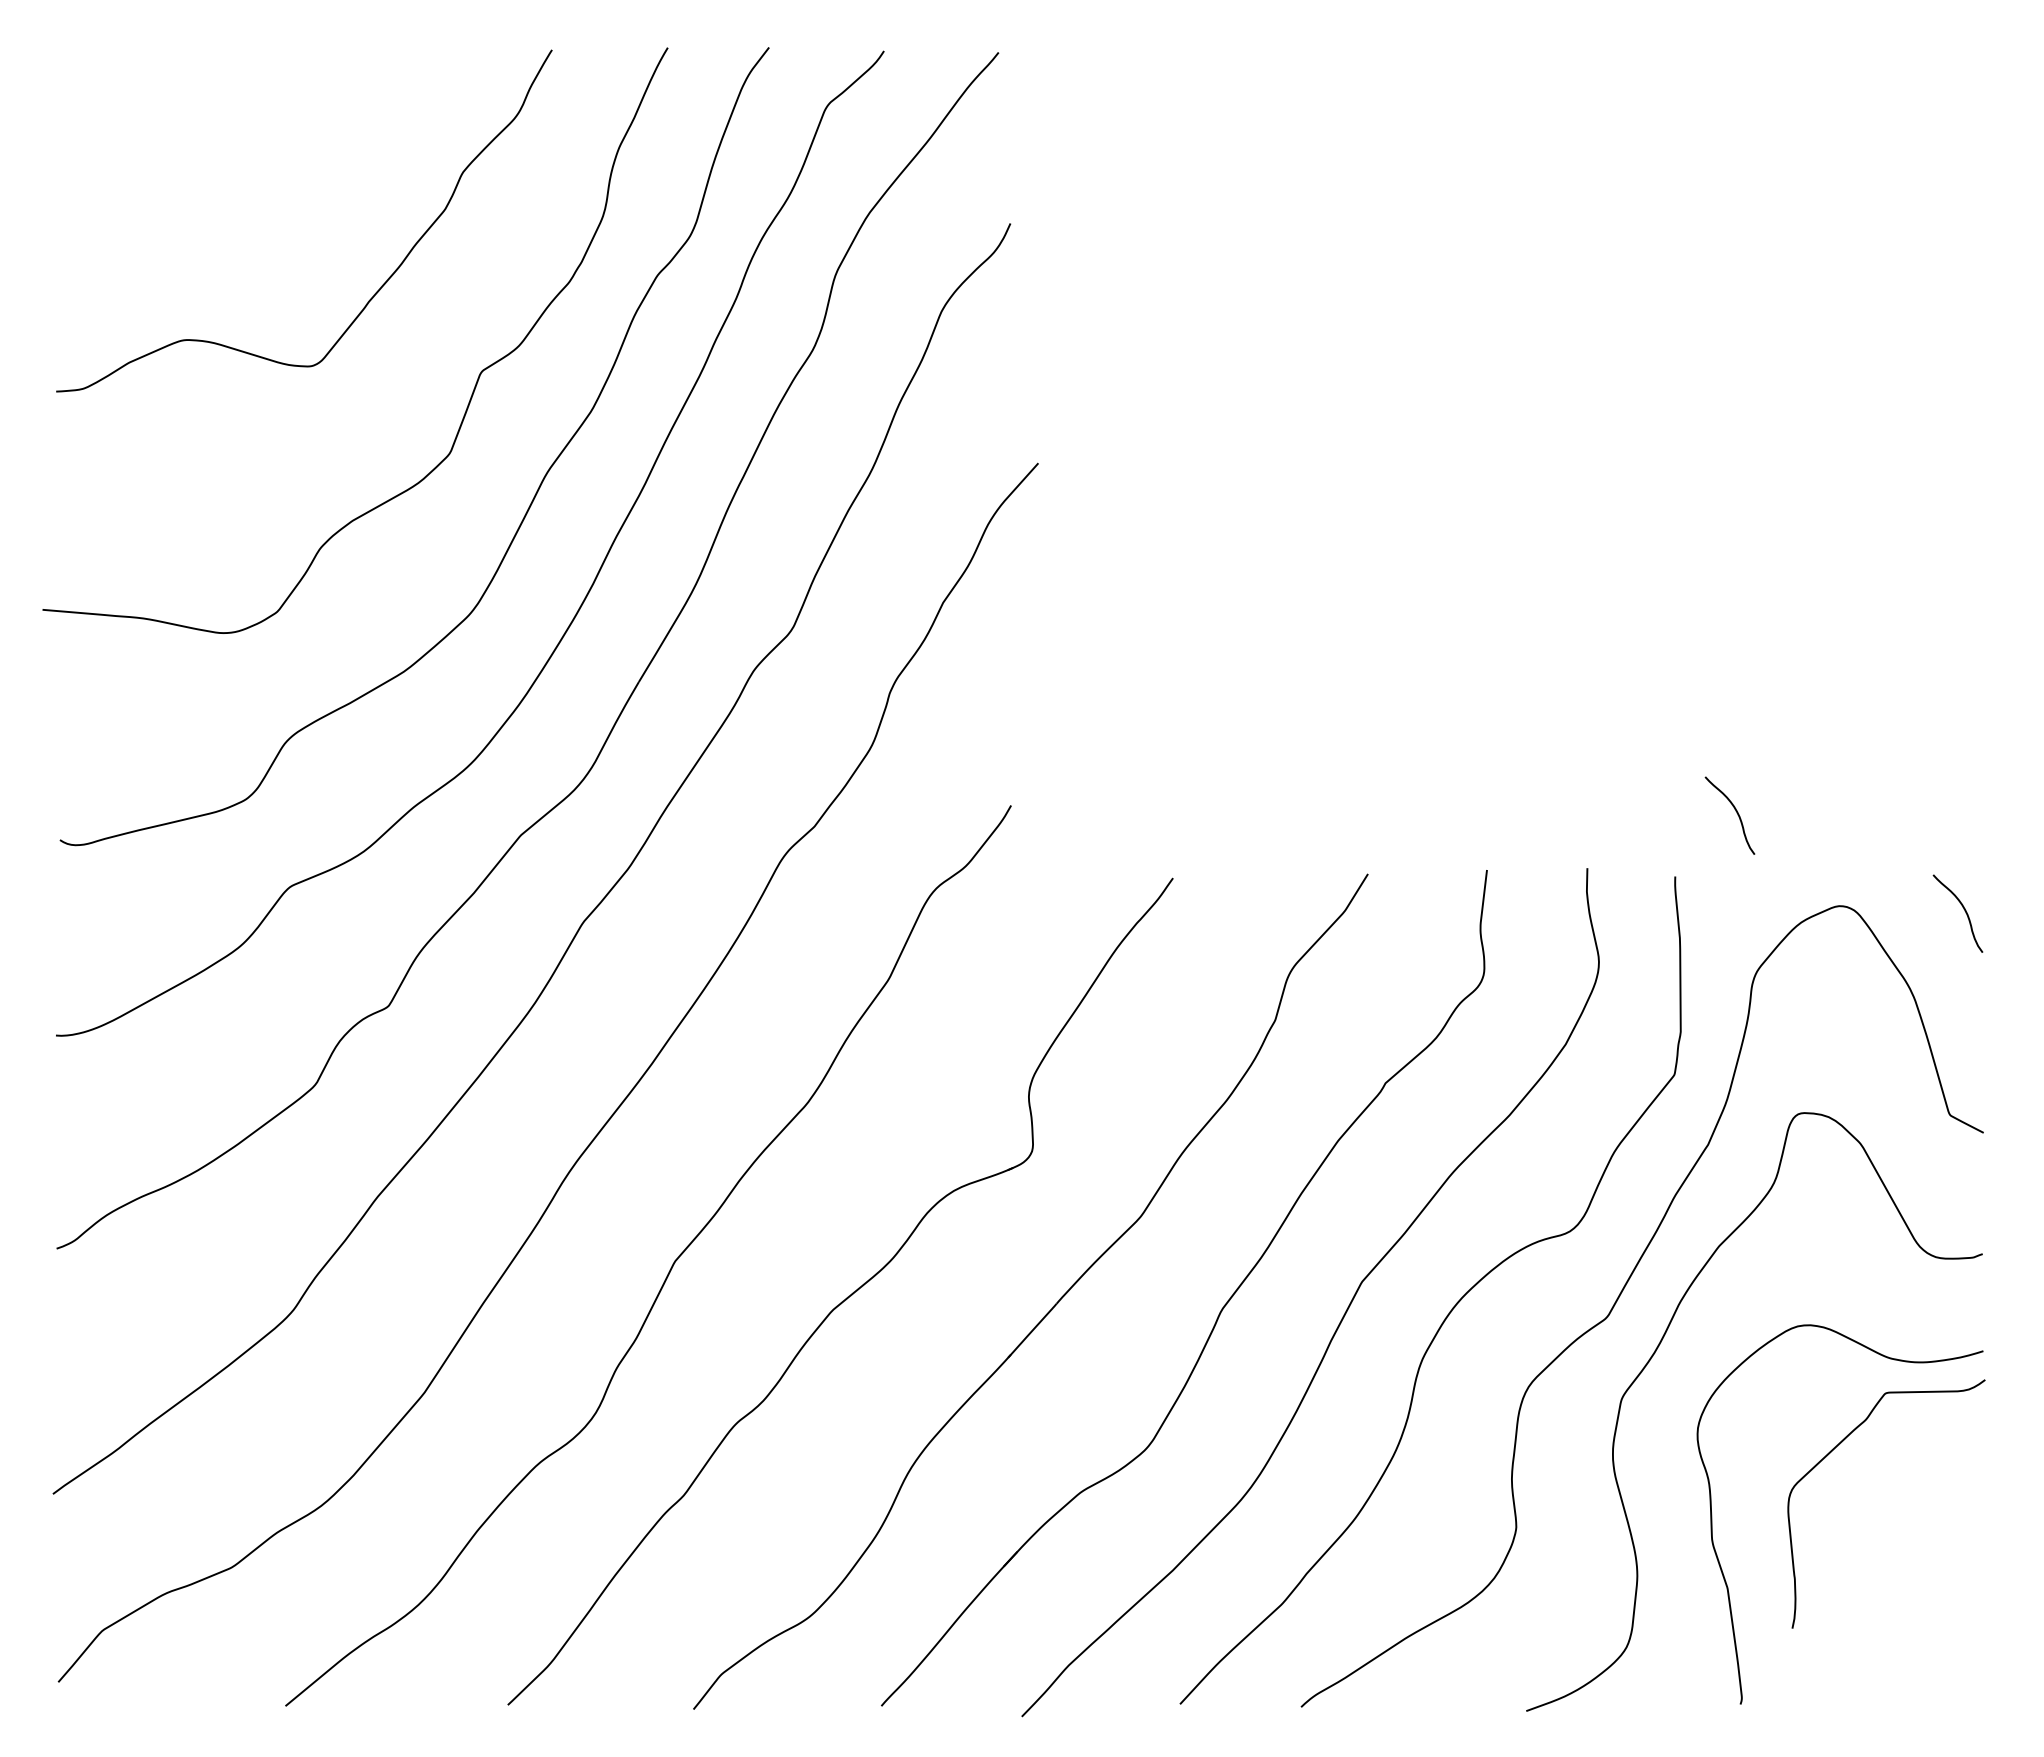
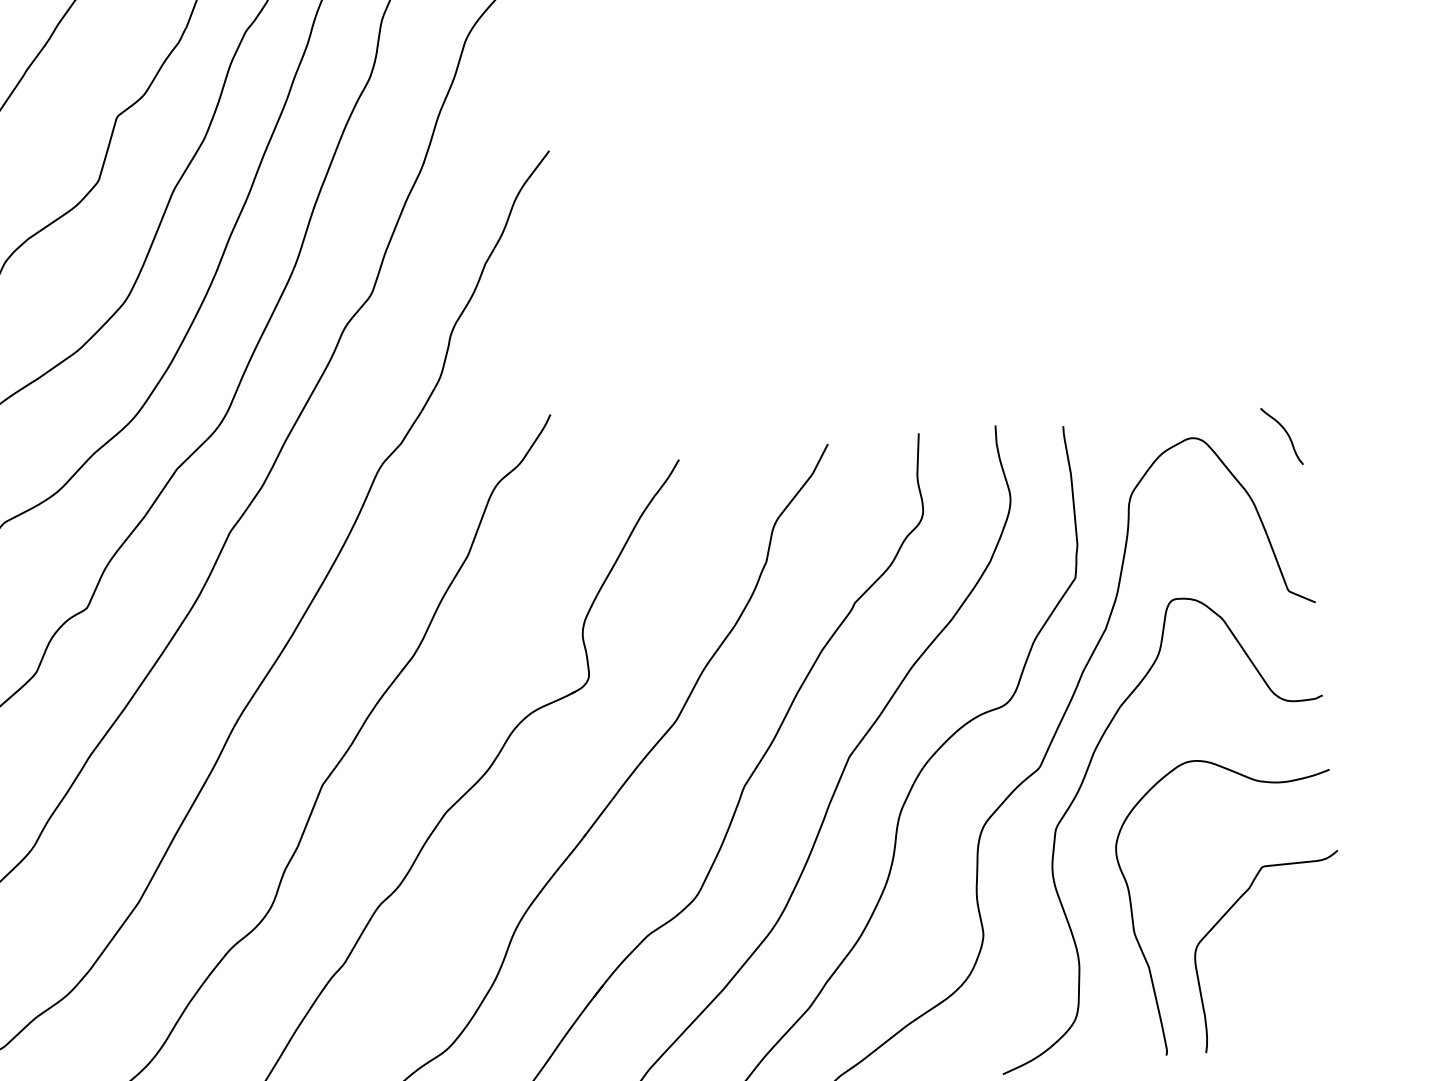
curve: (1735, 811) -> (1105, 372), removed
curve: (1840, 1444) -> (1231, 909), moved

